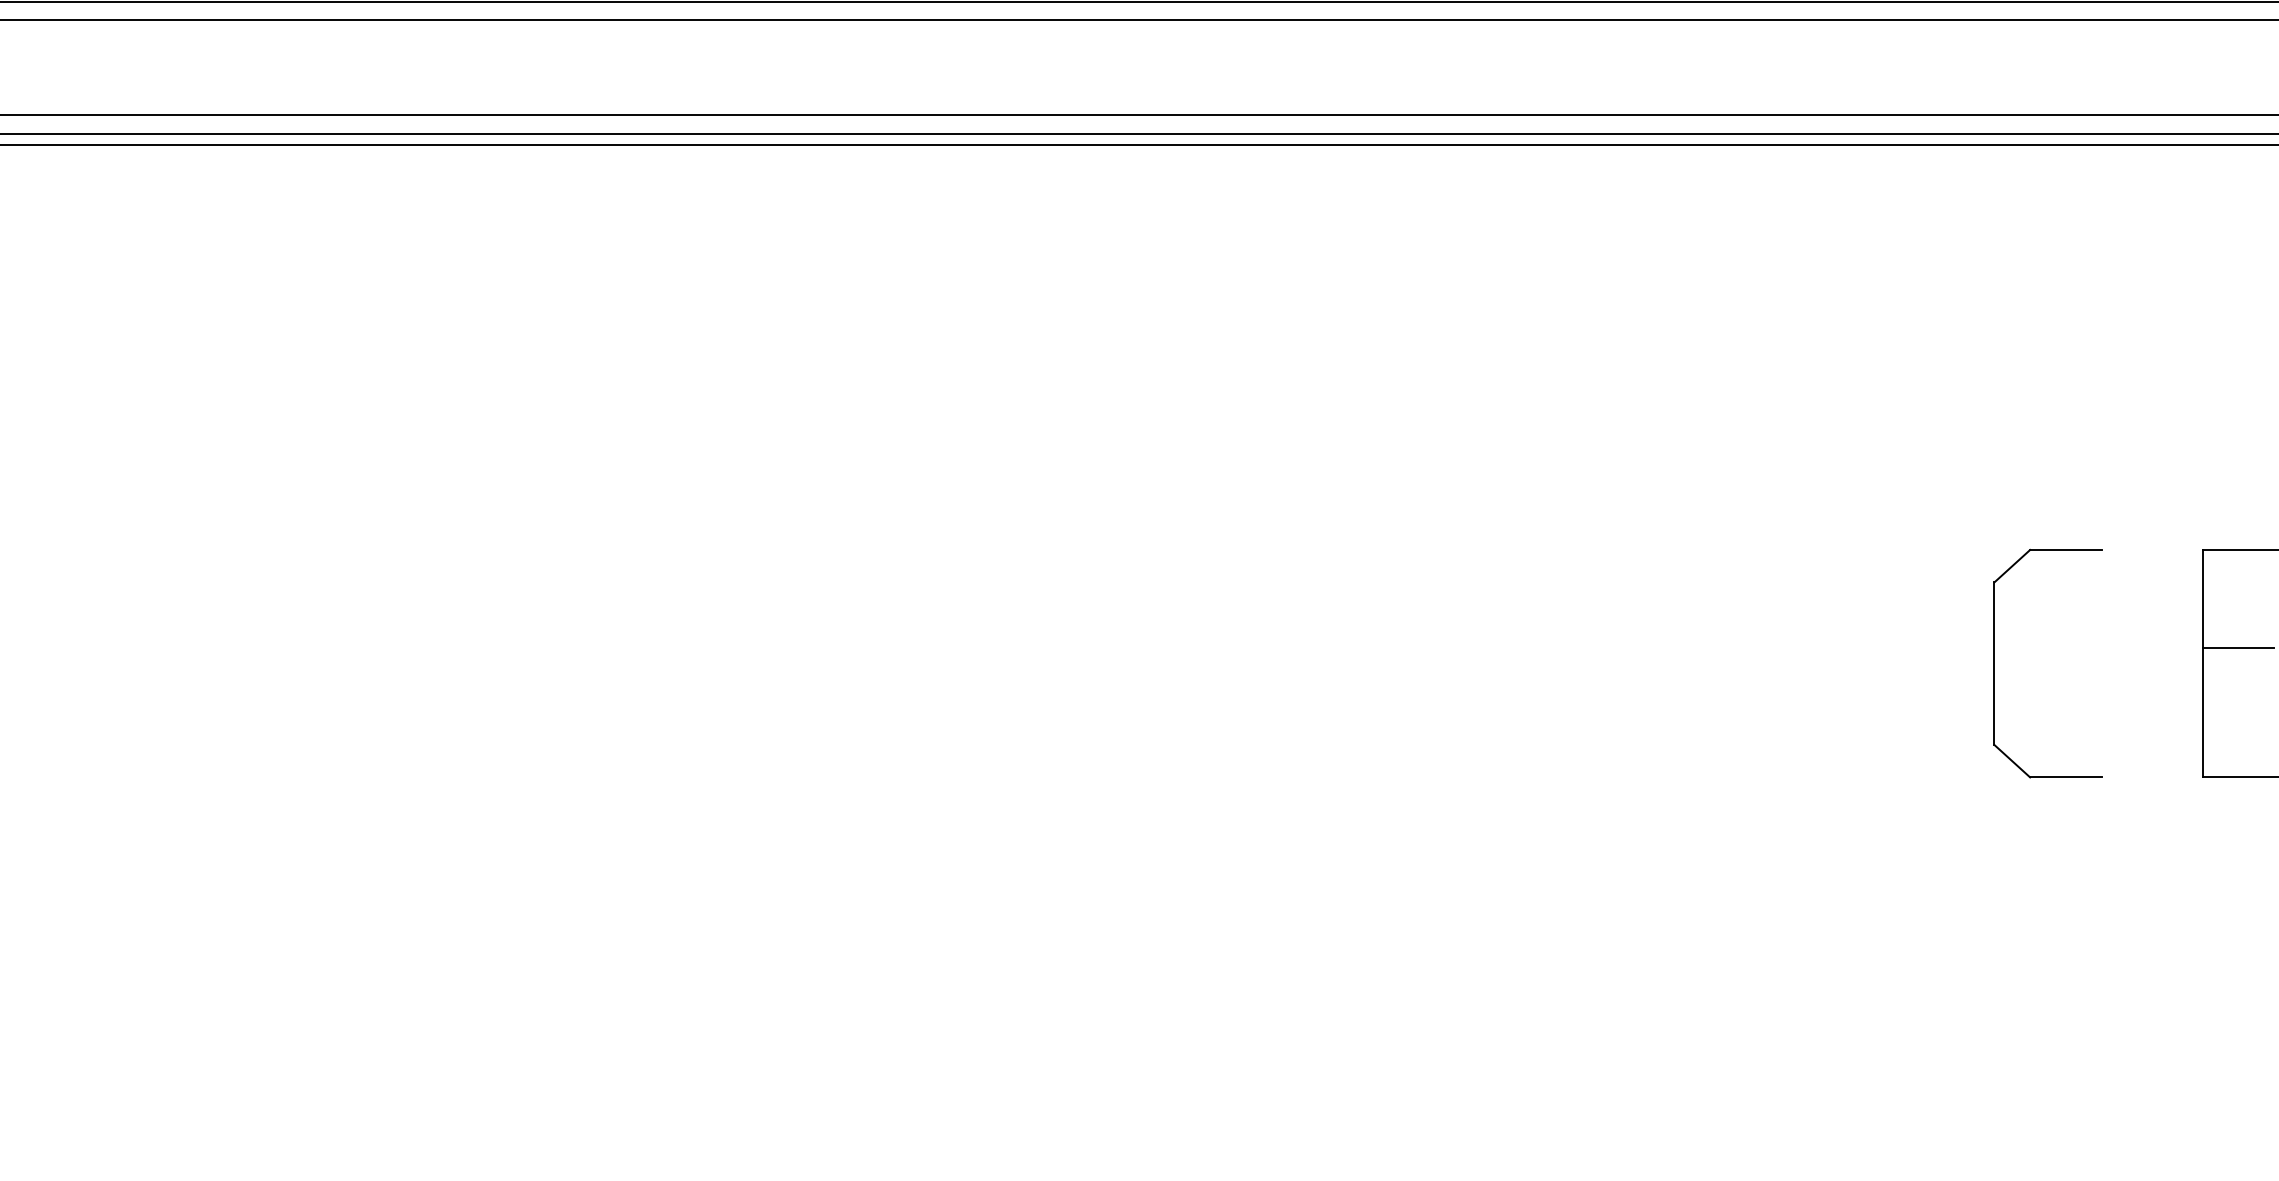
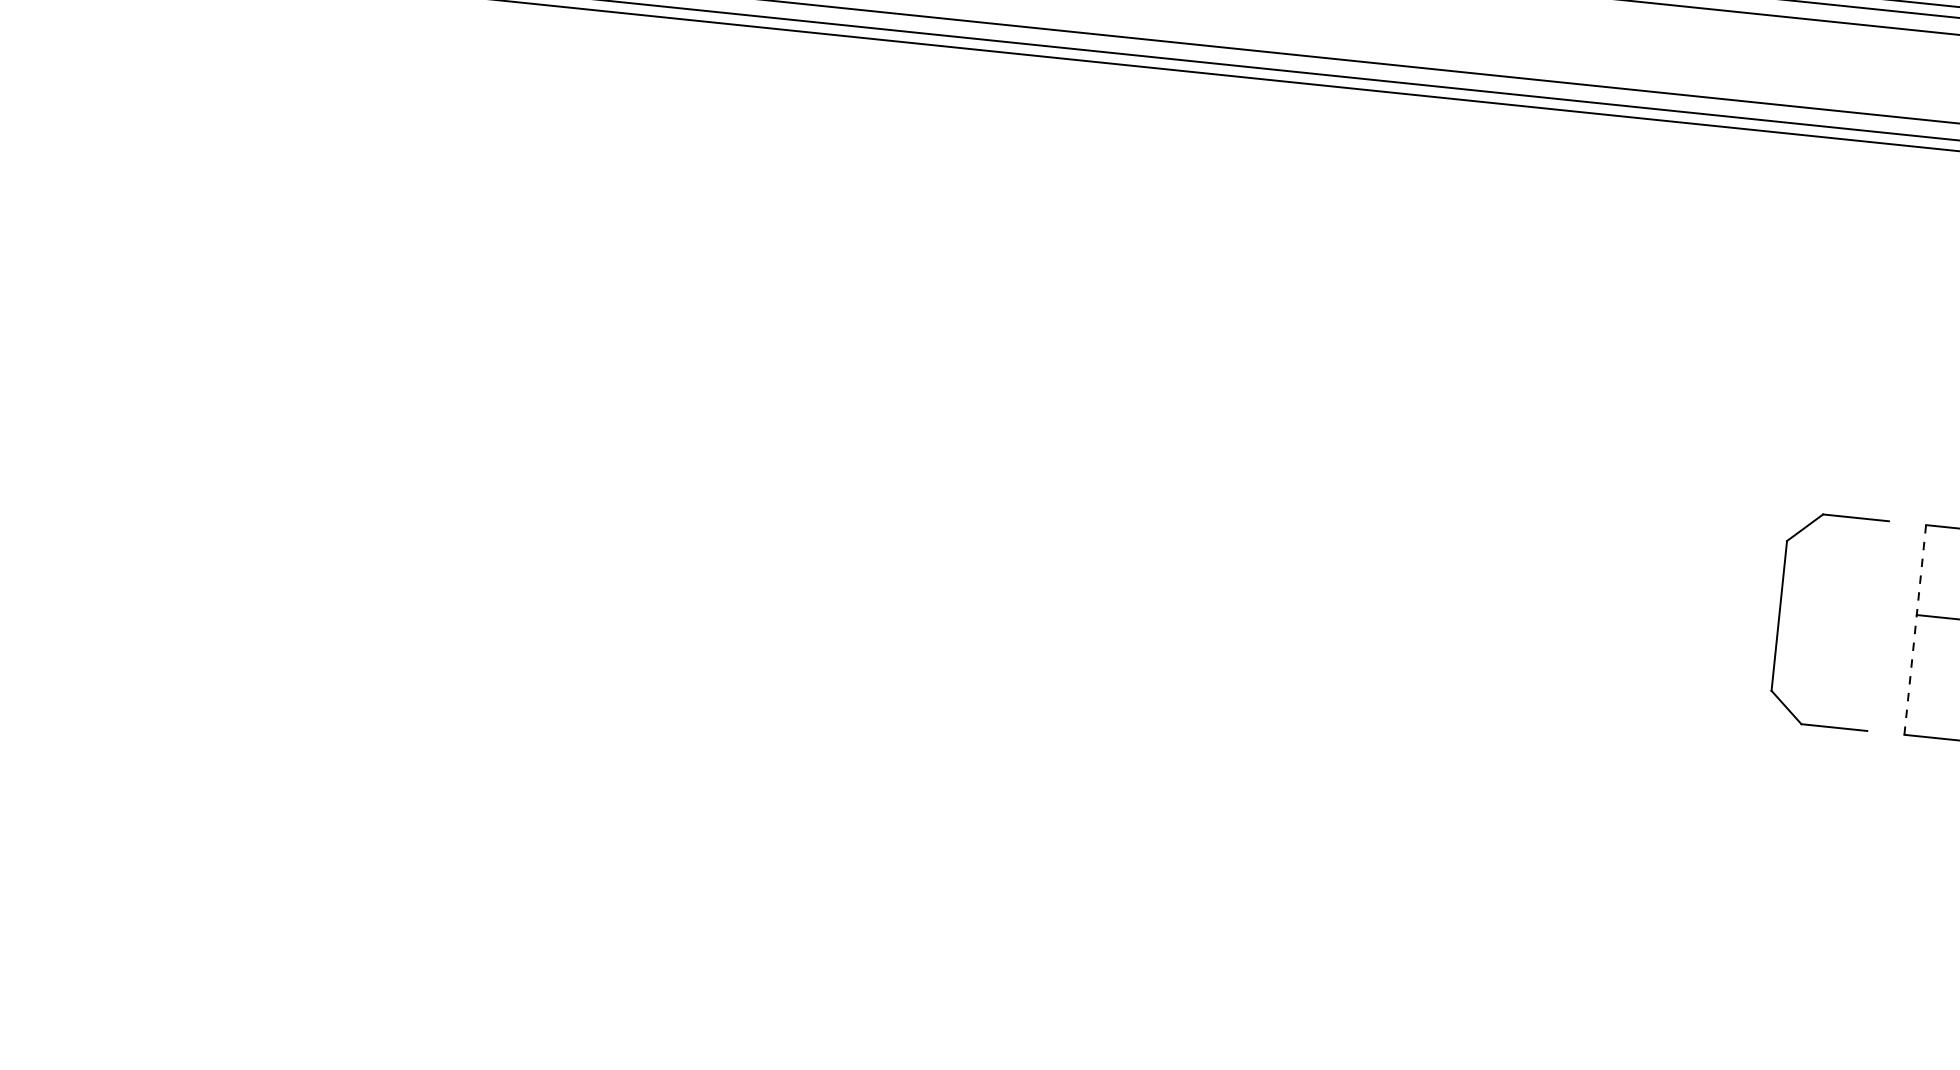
part: (1994, 663) -> (1779, 615), moved
line: (2202, 663) -> (1914, 629), solid -> dashed

